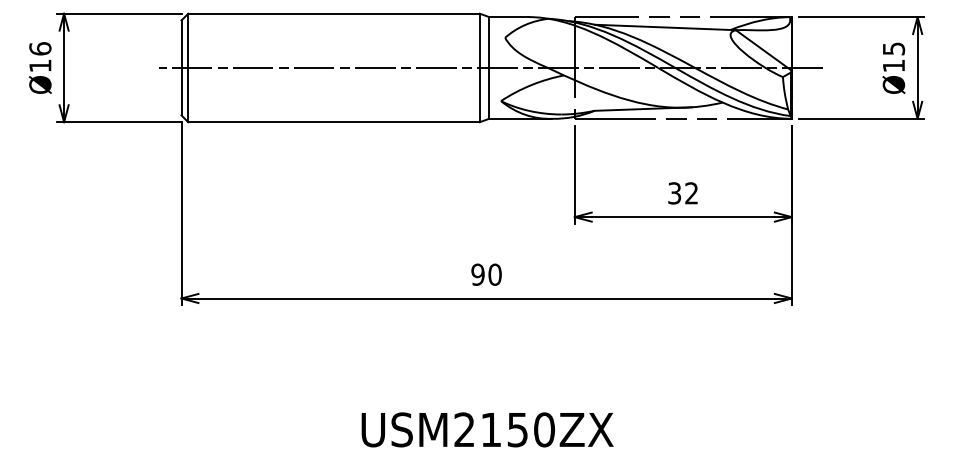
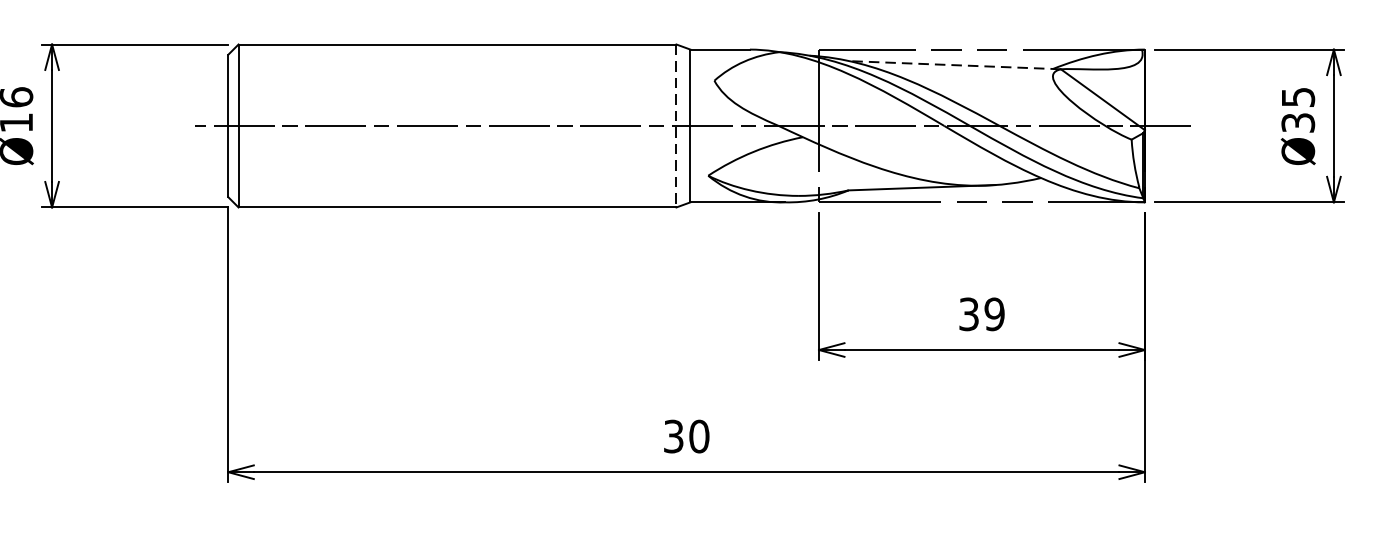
line: (664, 27) -> (953, 65), solid -> dashed
text: (893, 65) -> (1297, 122), Ø15 -> Ø35
line: (479, 68) -> (675, 126), solid -> dashed
text: (691, 193) -> (994, 314), 32 -> 39
text: (477, 274) -> (672, 436), 90 -> 30

